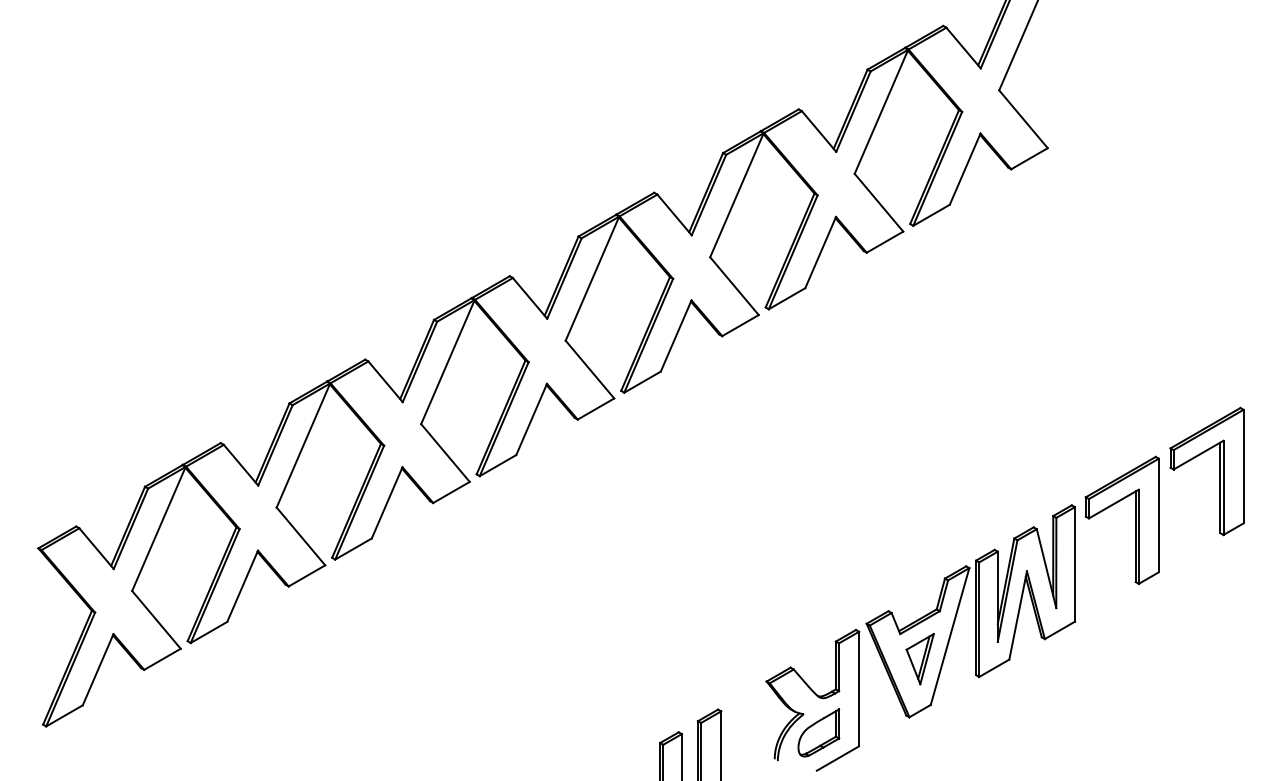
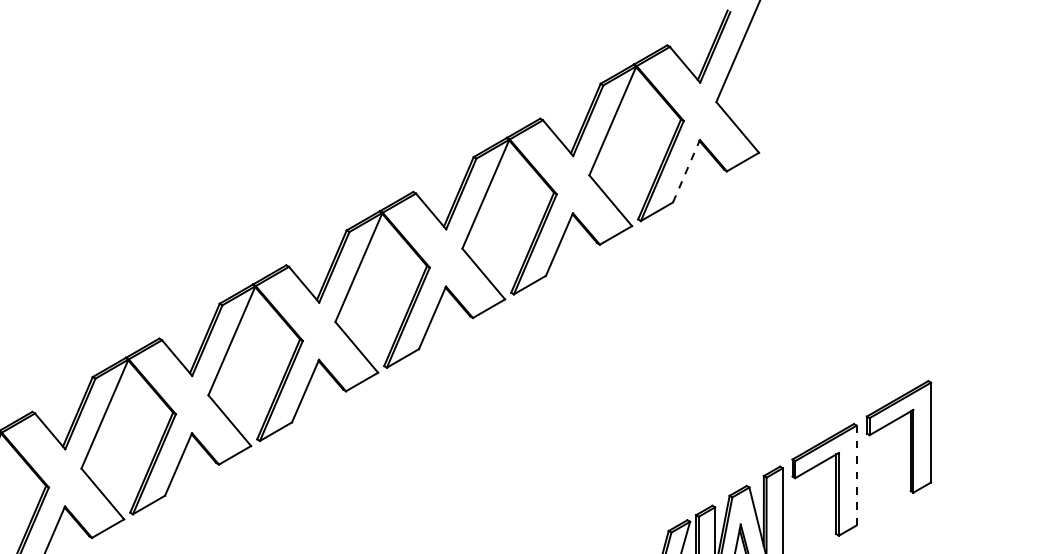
line: (965, 169) -> (686, 171), solid -> dashed
line: (1158, 515) -> (856, 475), solid -> dashed

